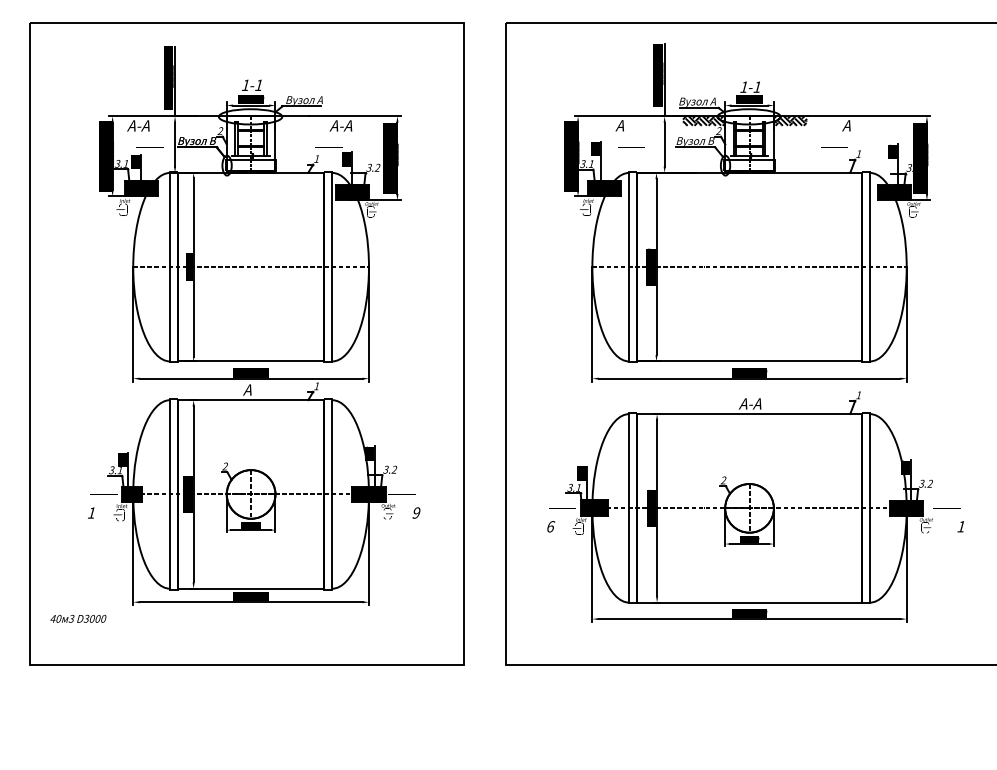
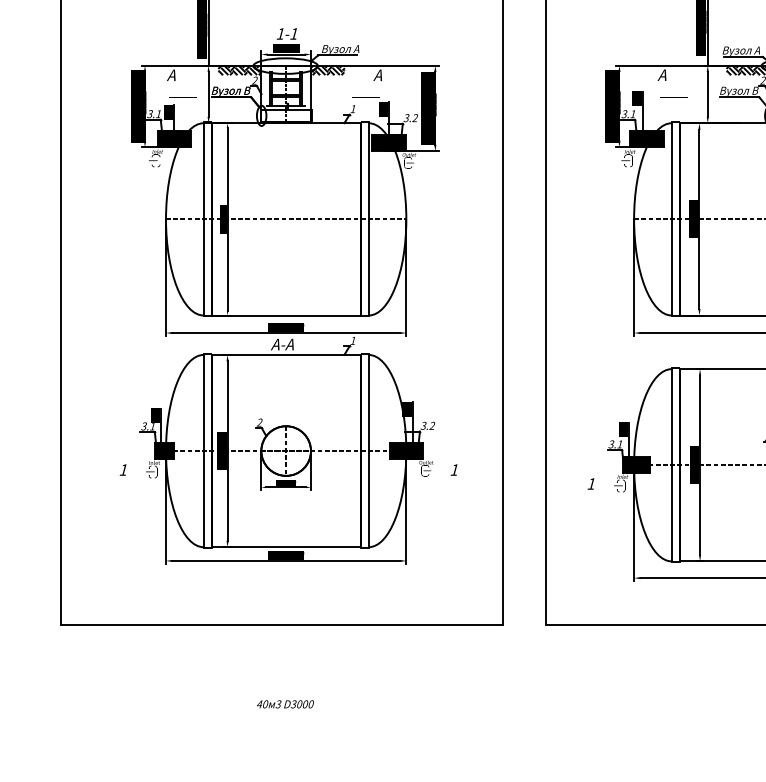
hatch: (205, 120) -> (239, 69), added
hatch: (291, 120) -> (327, 69), added
text: (138, 125) -> (171, 74), А-А -> А
text: (340, 125) -> (377, 74), А-А -> А
text: (247, 389) -> (282, 344), А -> А-А
text: (416, 512) -> (454, 469), 9 -> 1
text: (550, 526) -> (591, 483), 6 -> 1
text: (78, 618) -> (285, 703), moved

